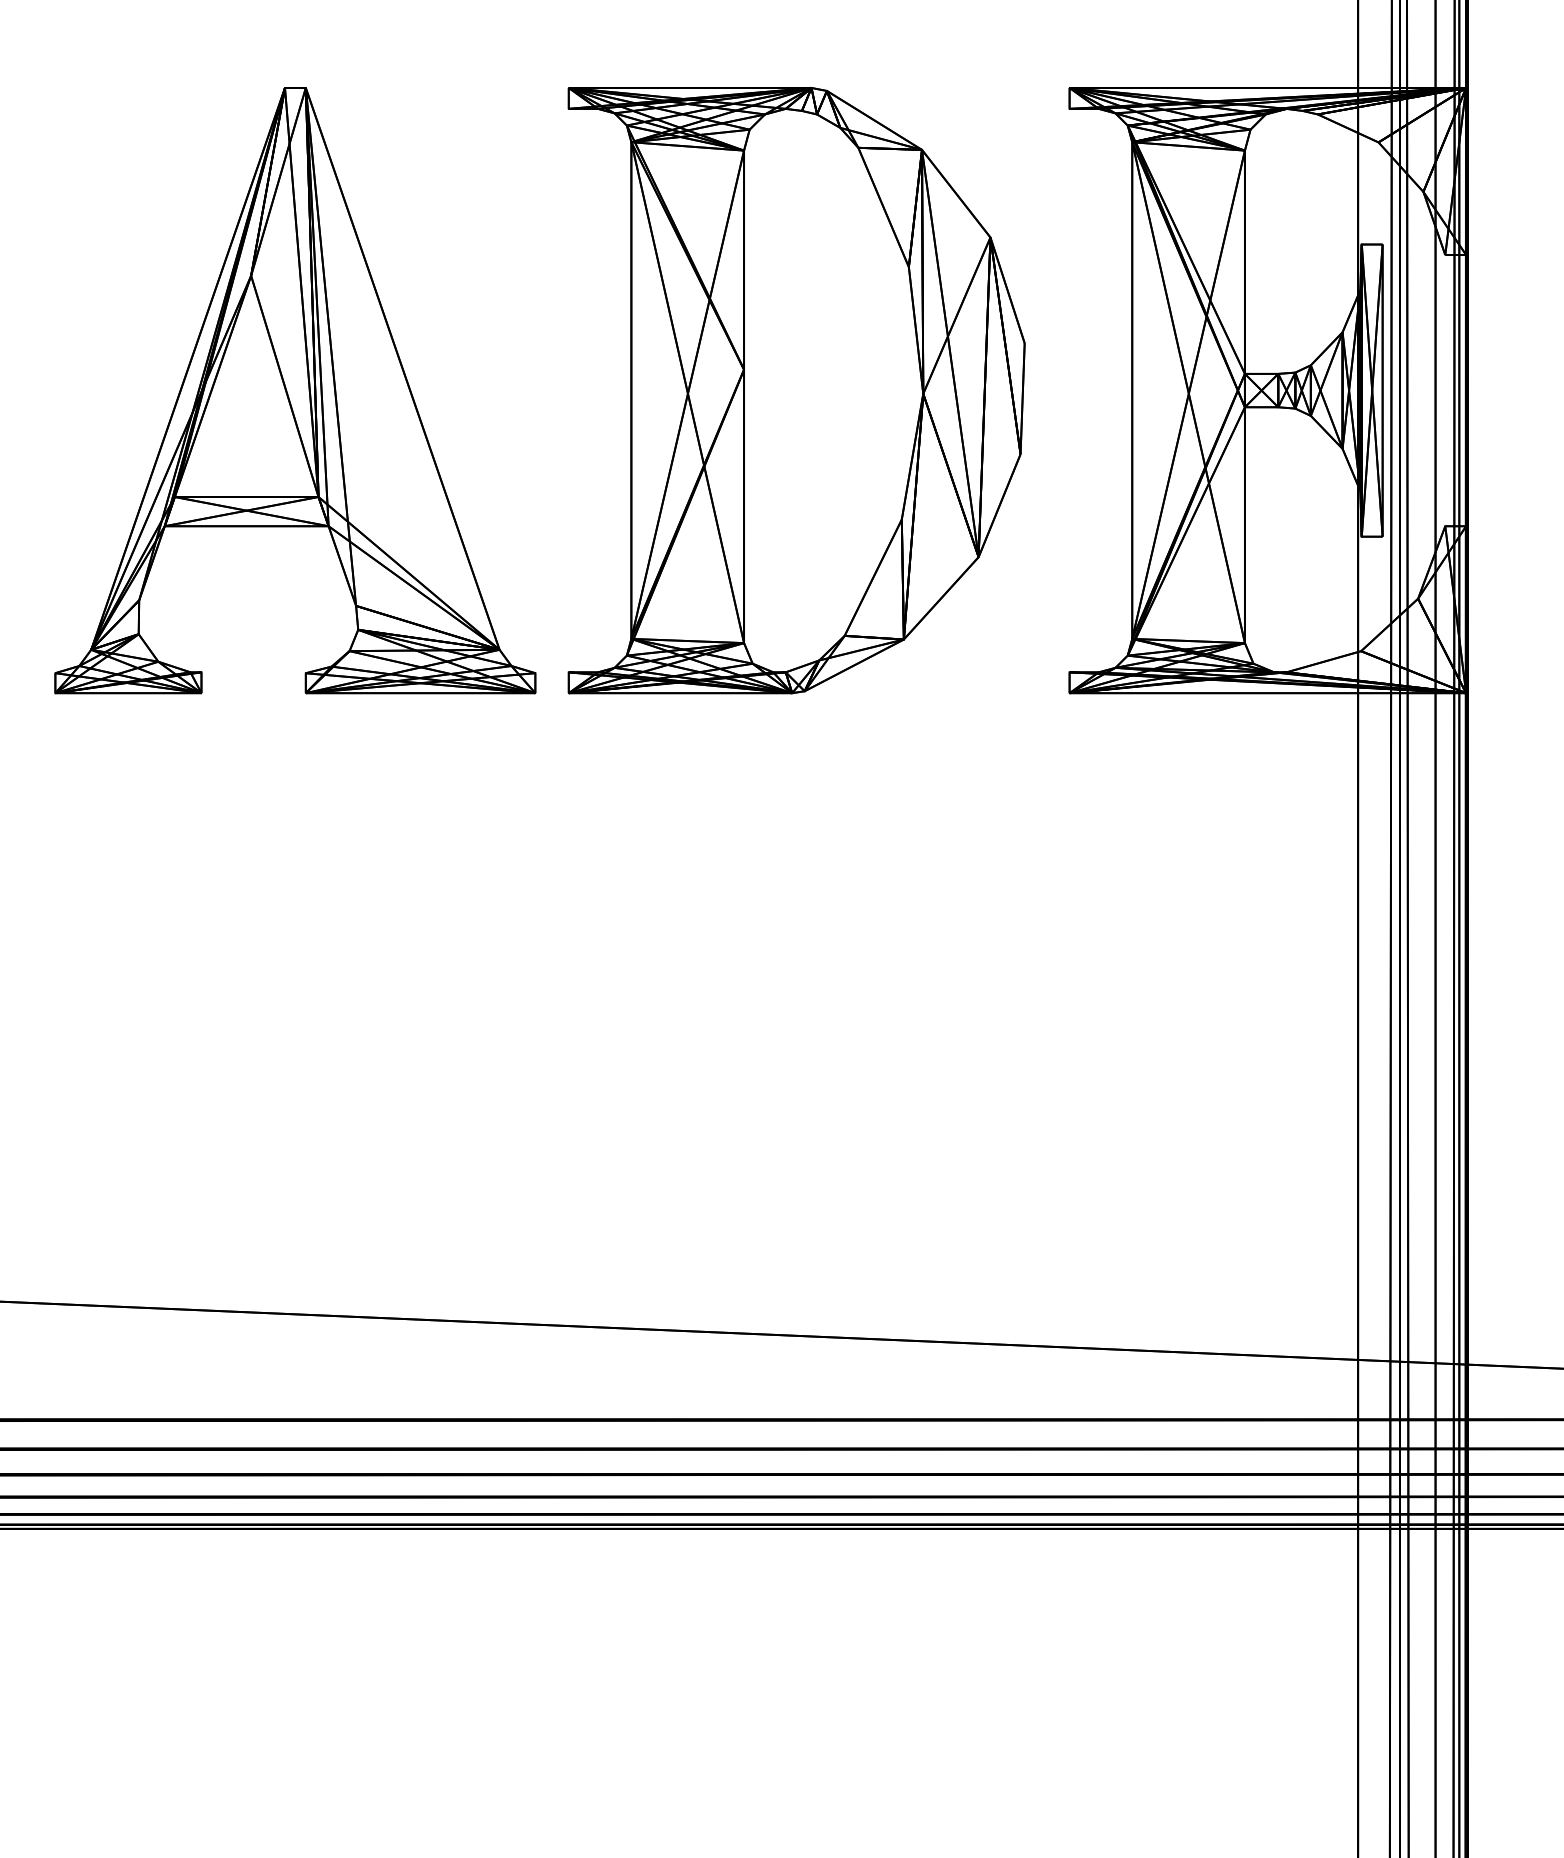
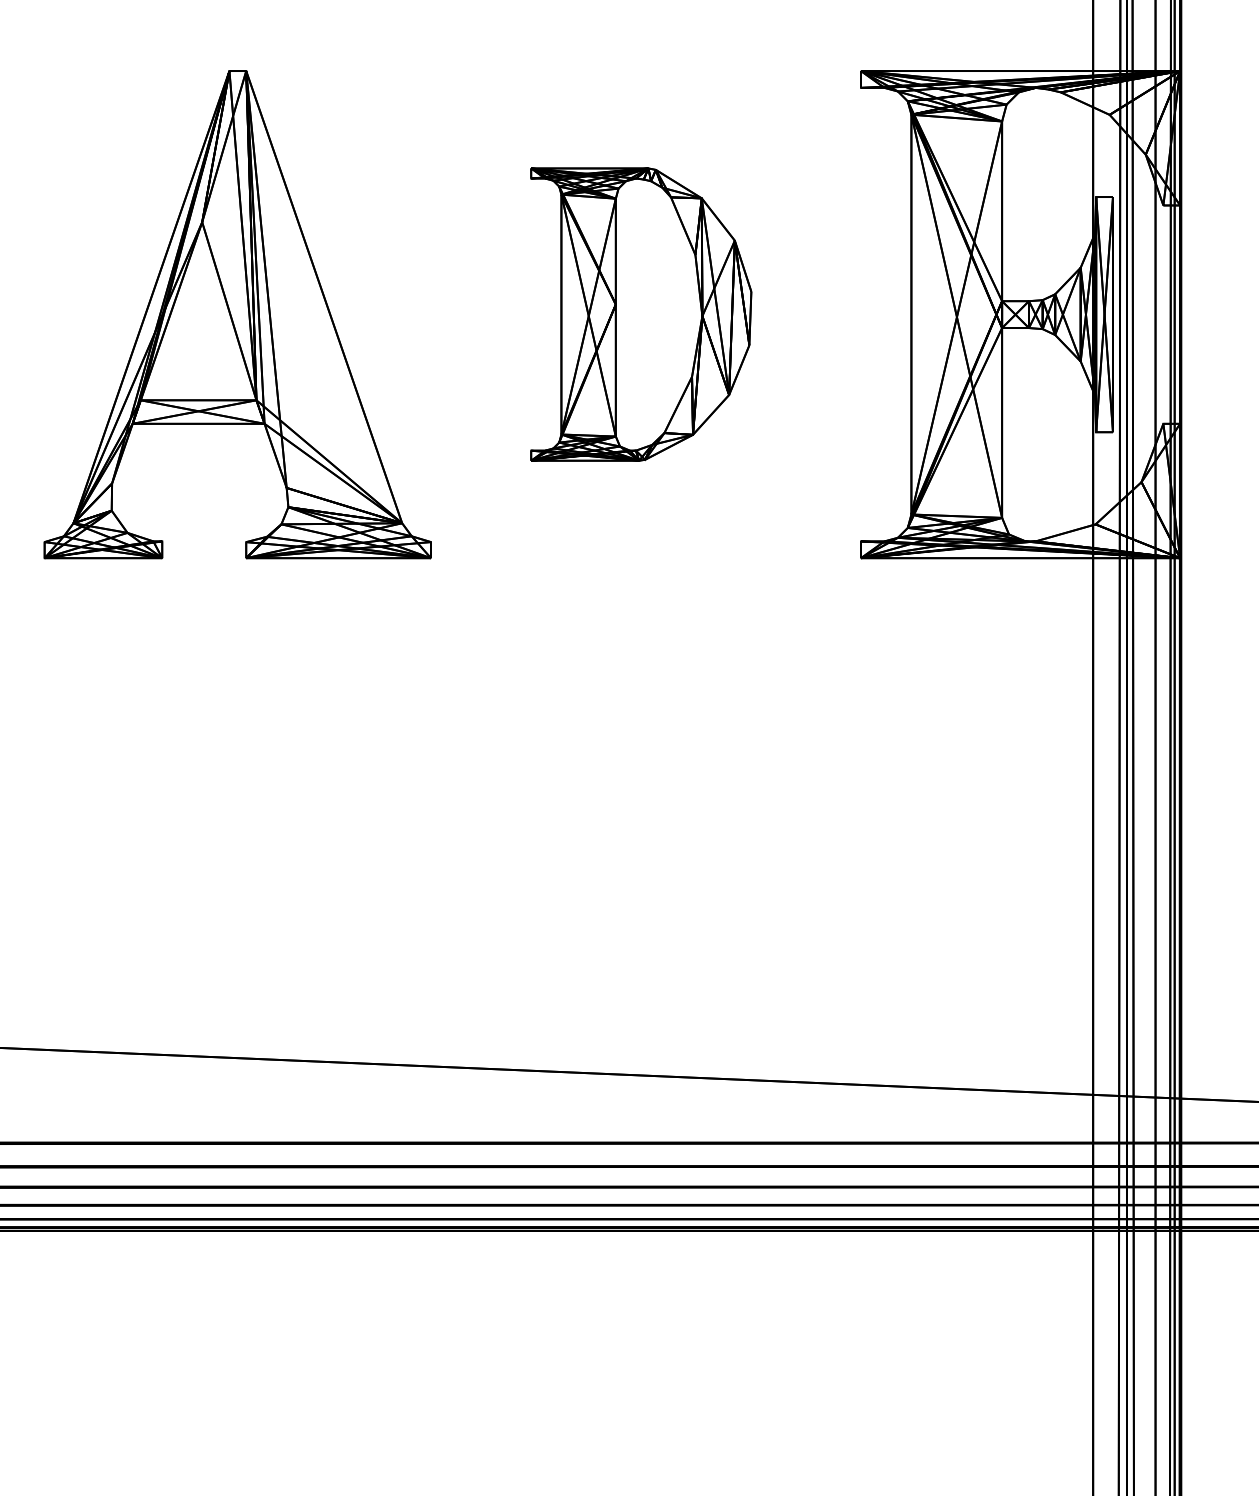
part: (796, 390) -> (641, 314), size x0.6

